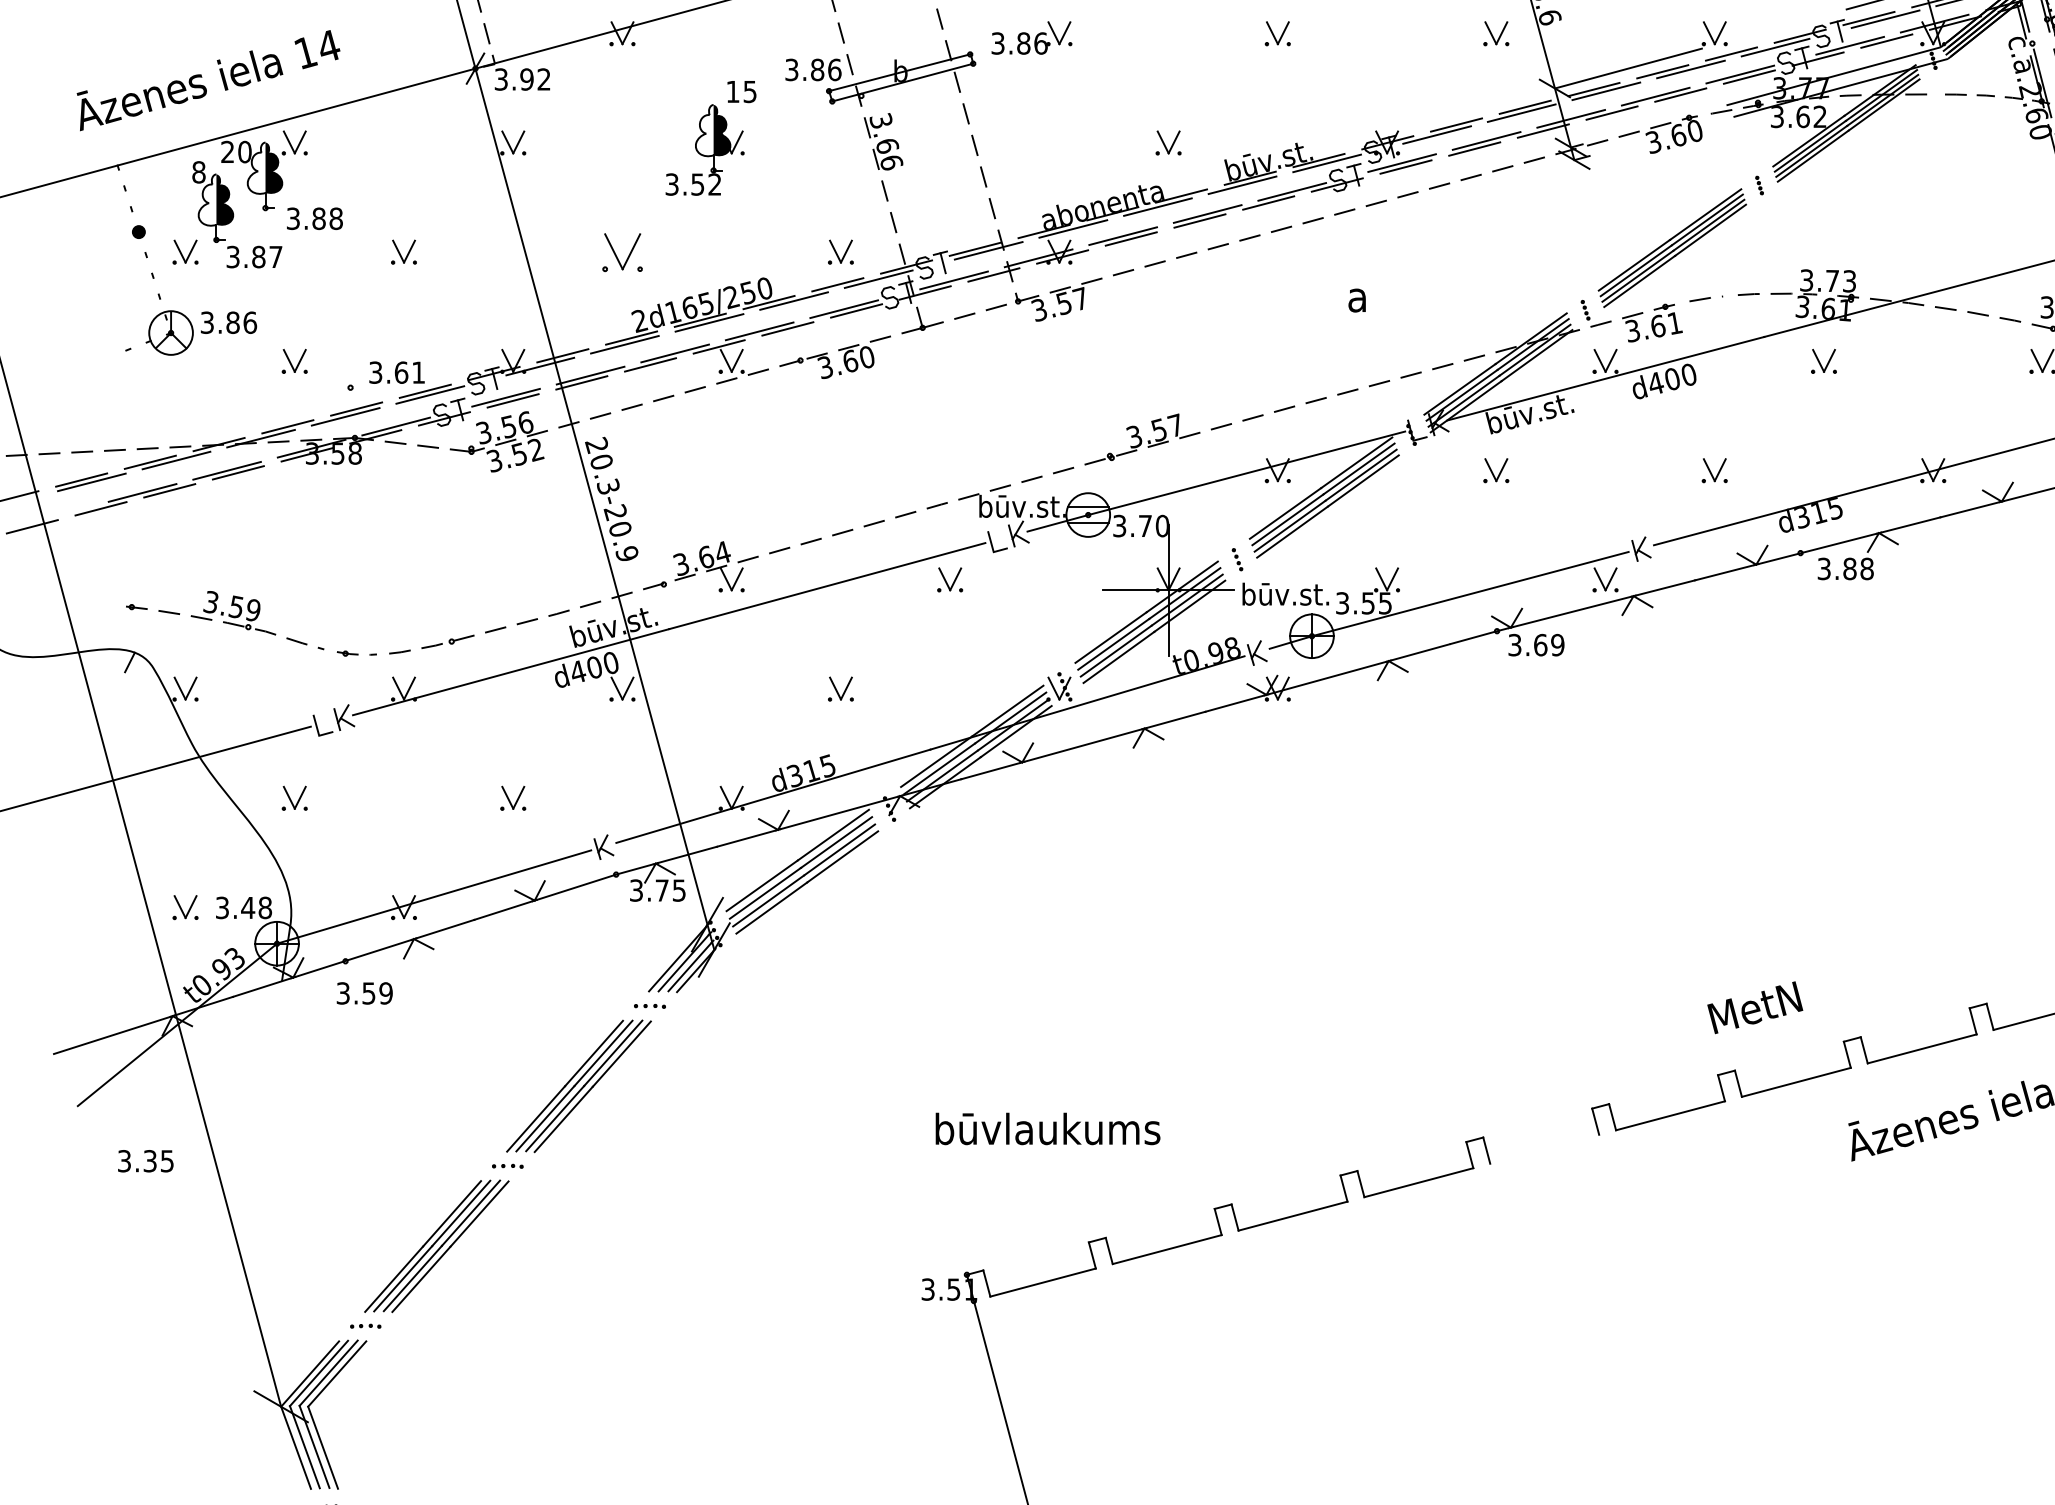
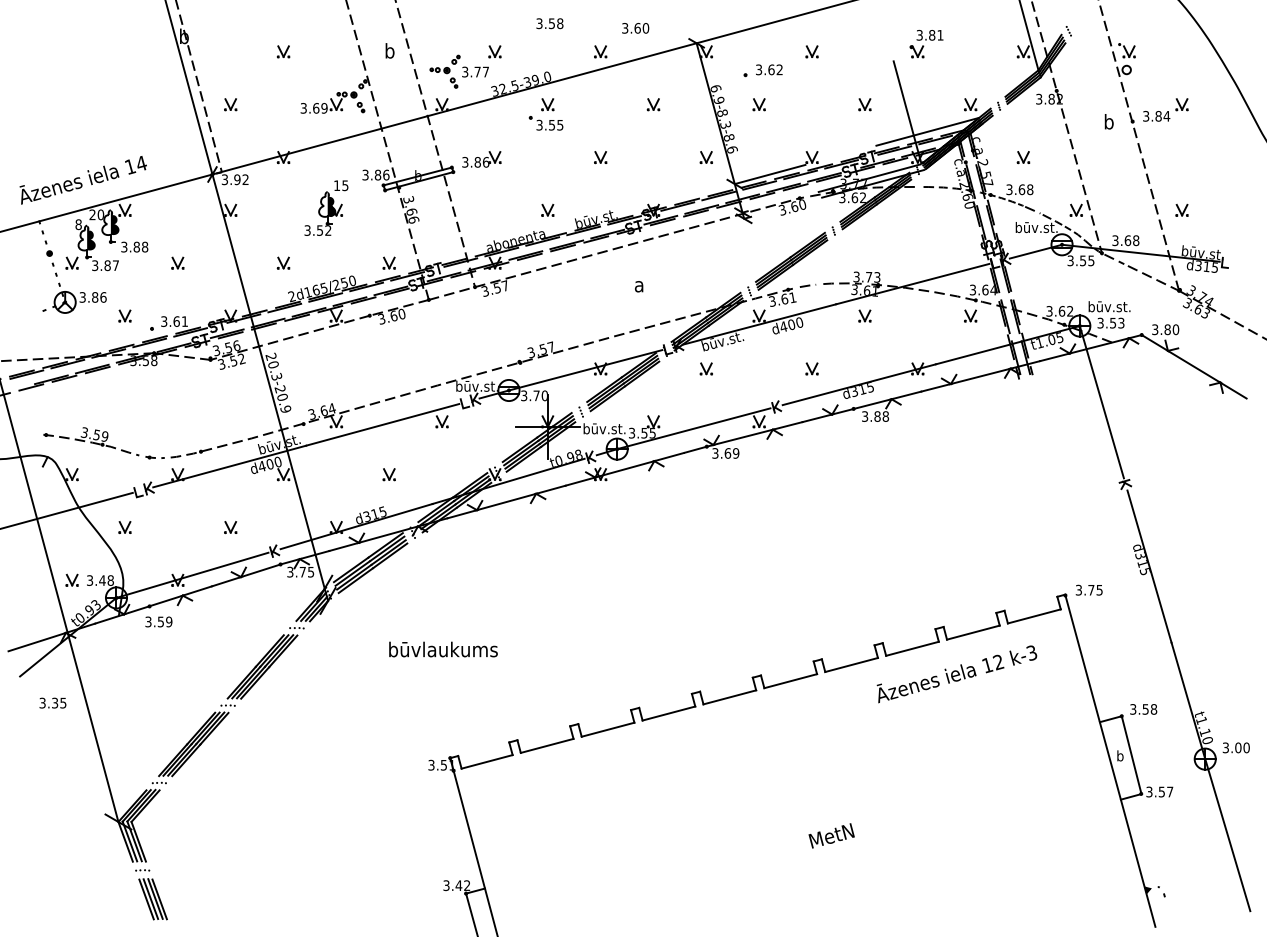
part: (622, 250) -> (283, 262), size x0.62
text: (1754, 1006) -> (831, 835), moved
text: (1048, 1128) -> (443, 649), moved
line: (1544, 1149) -> (729, 697), added

